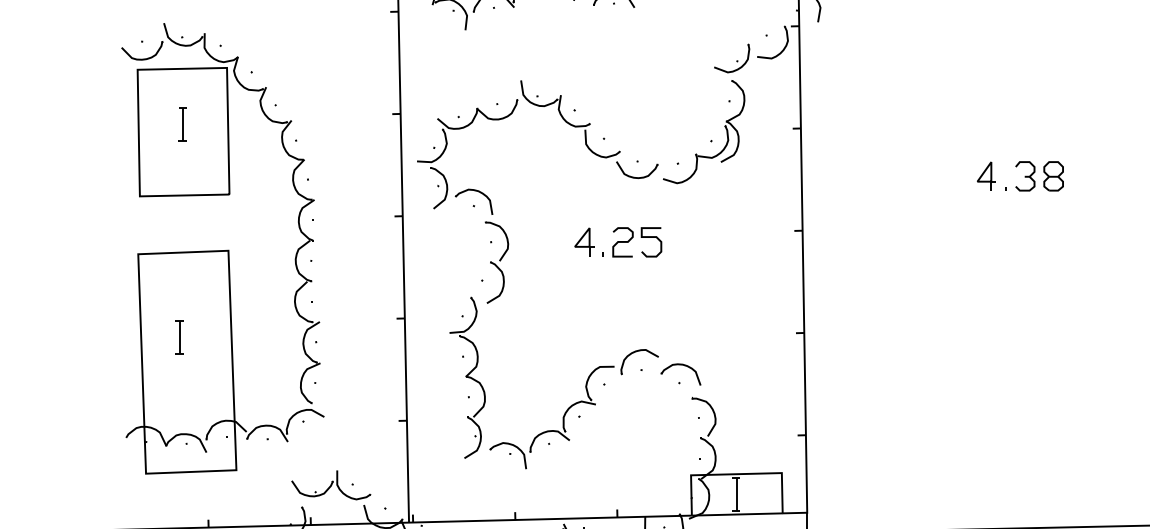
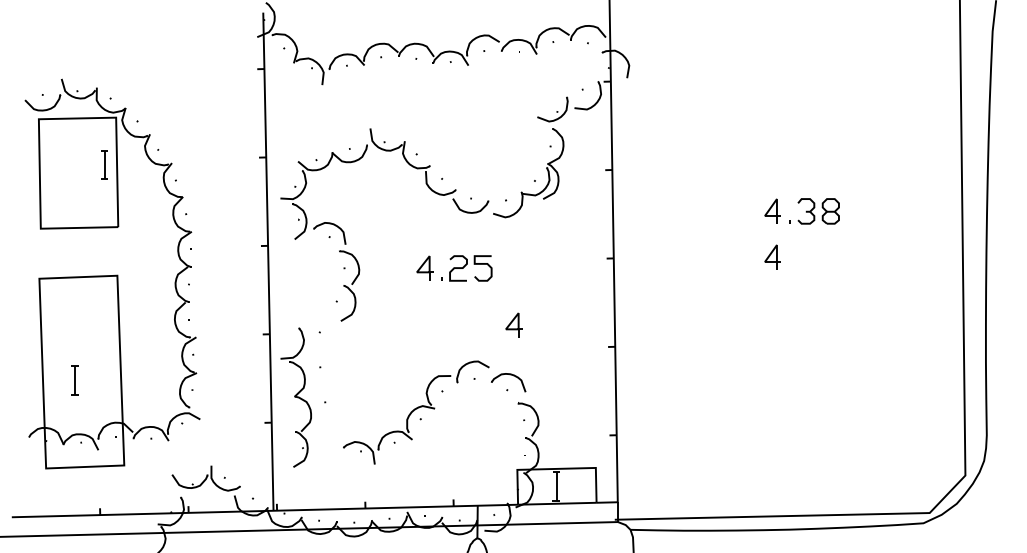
part: (182, 124) -> (104, 164), moved
part: (986, 228) -> (772, 256), added
part: (686, 307) -> (513, 324), added
part: (178, 337) -> (74, 380), moved
part: (466, 377) -> (295, 397), moved

